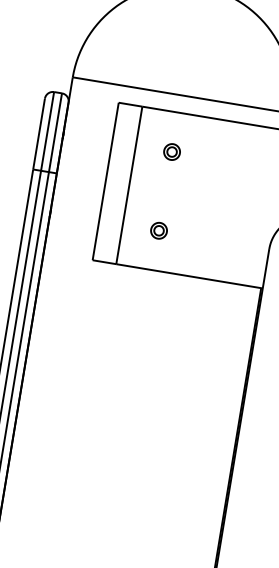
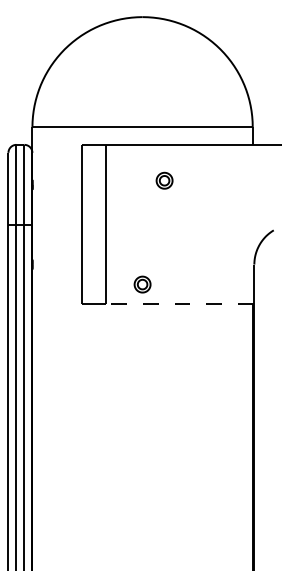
part: (172, 151) -> (164, 180), moved
part: (158, 230) -> (142, 284), moved
line: (188, 276) -> (179, 304), solid -> dashed

